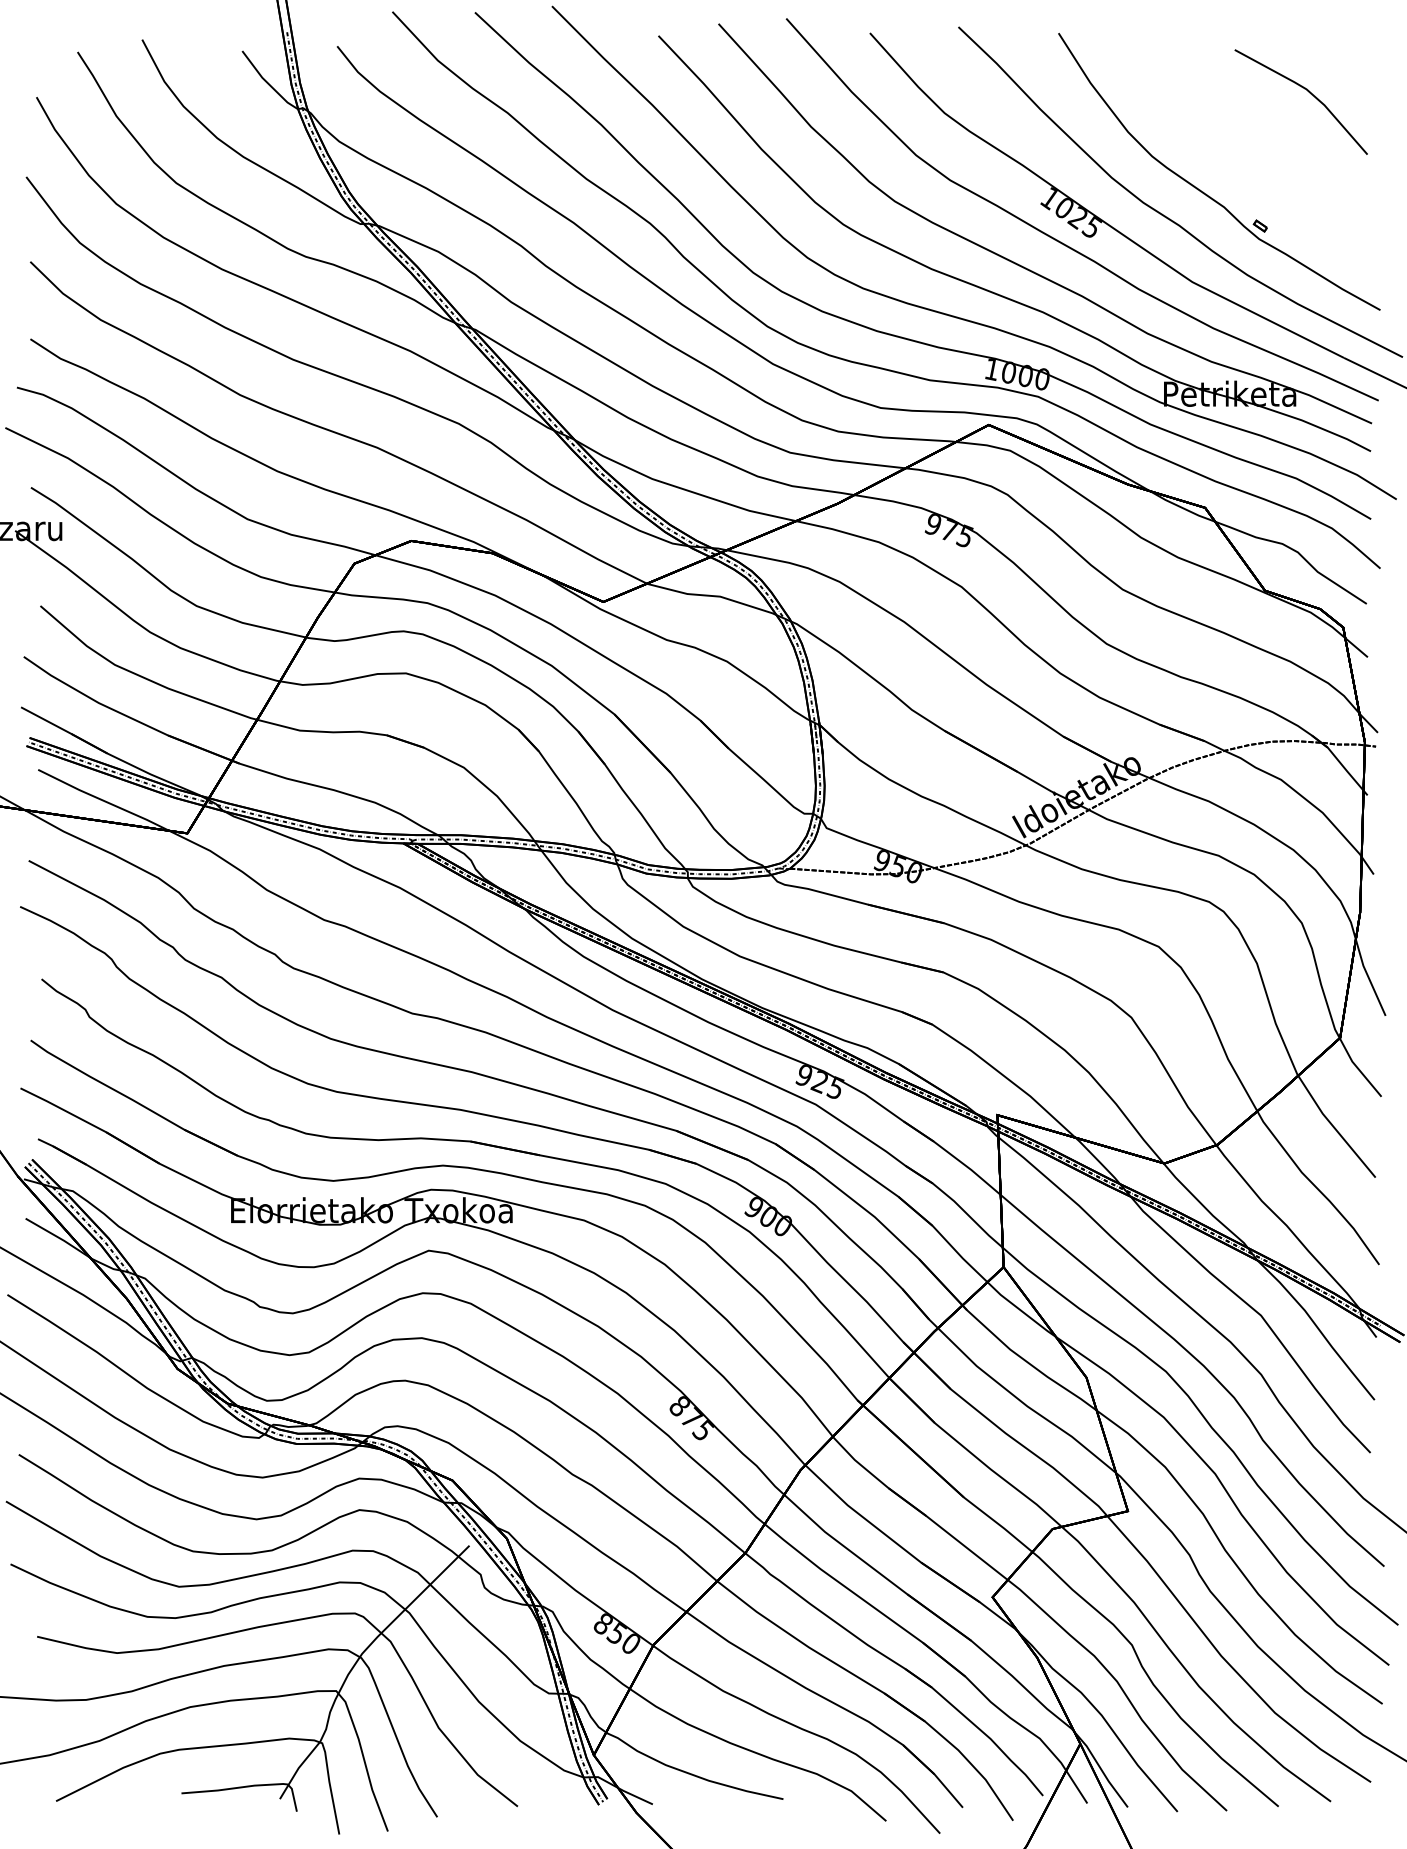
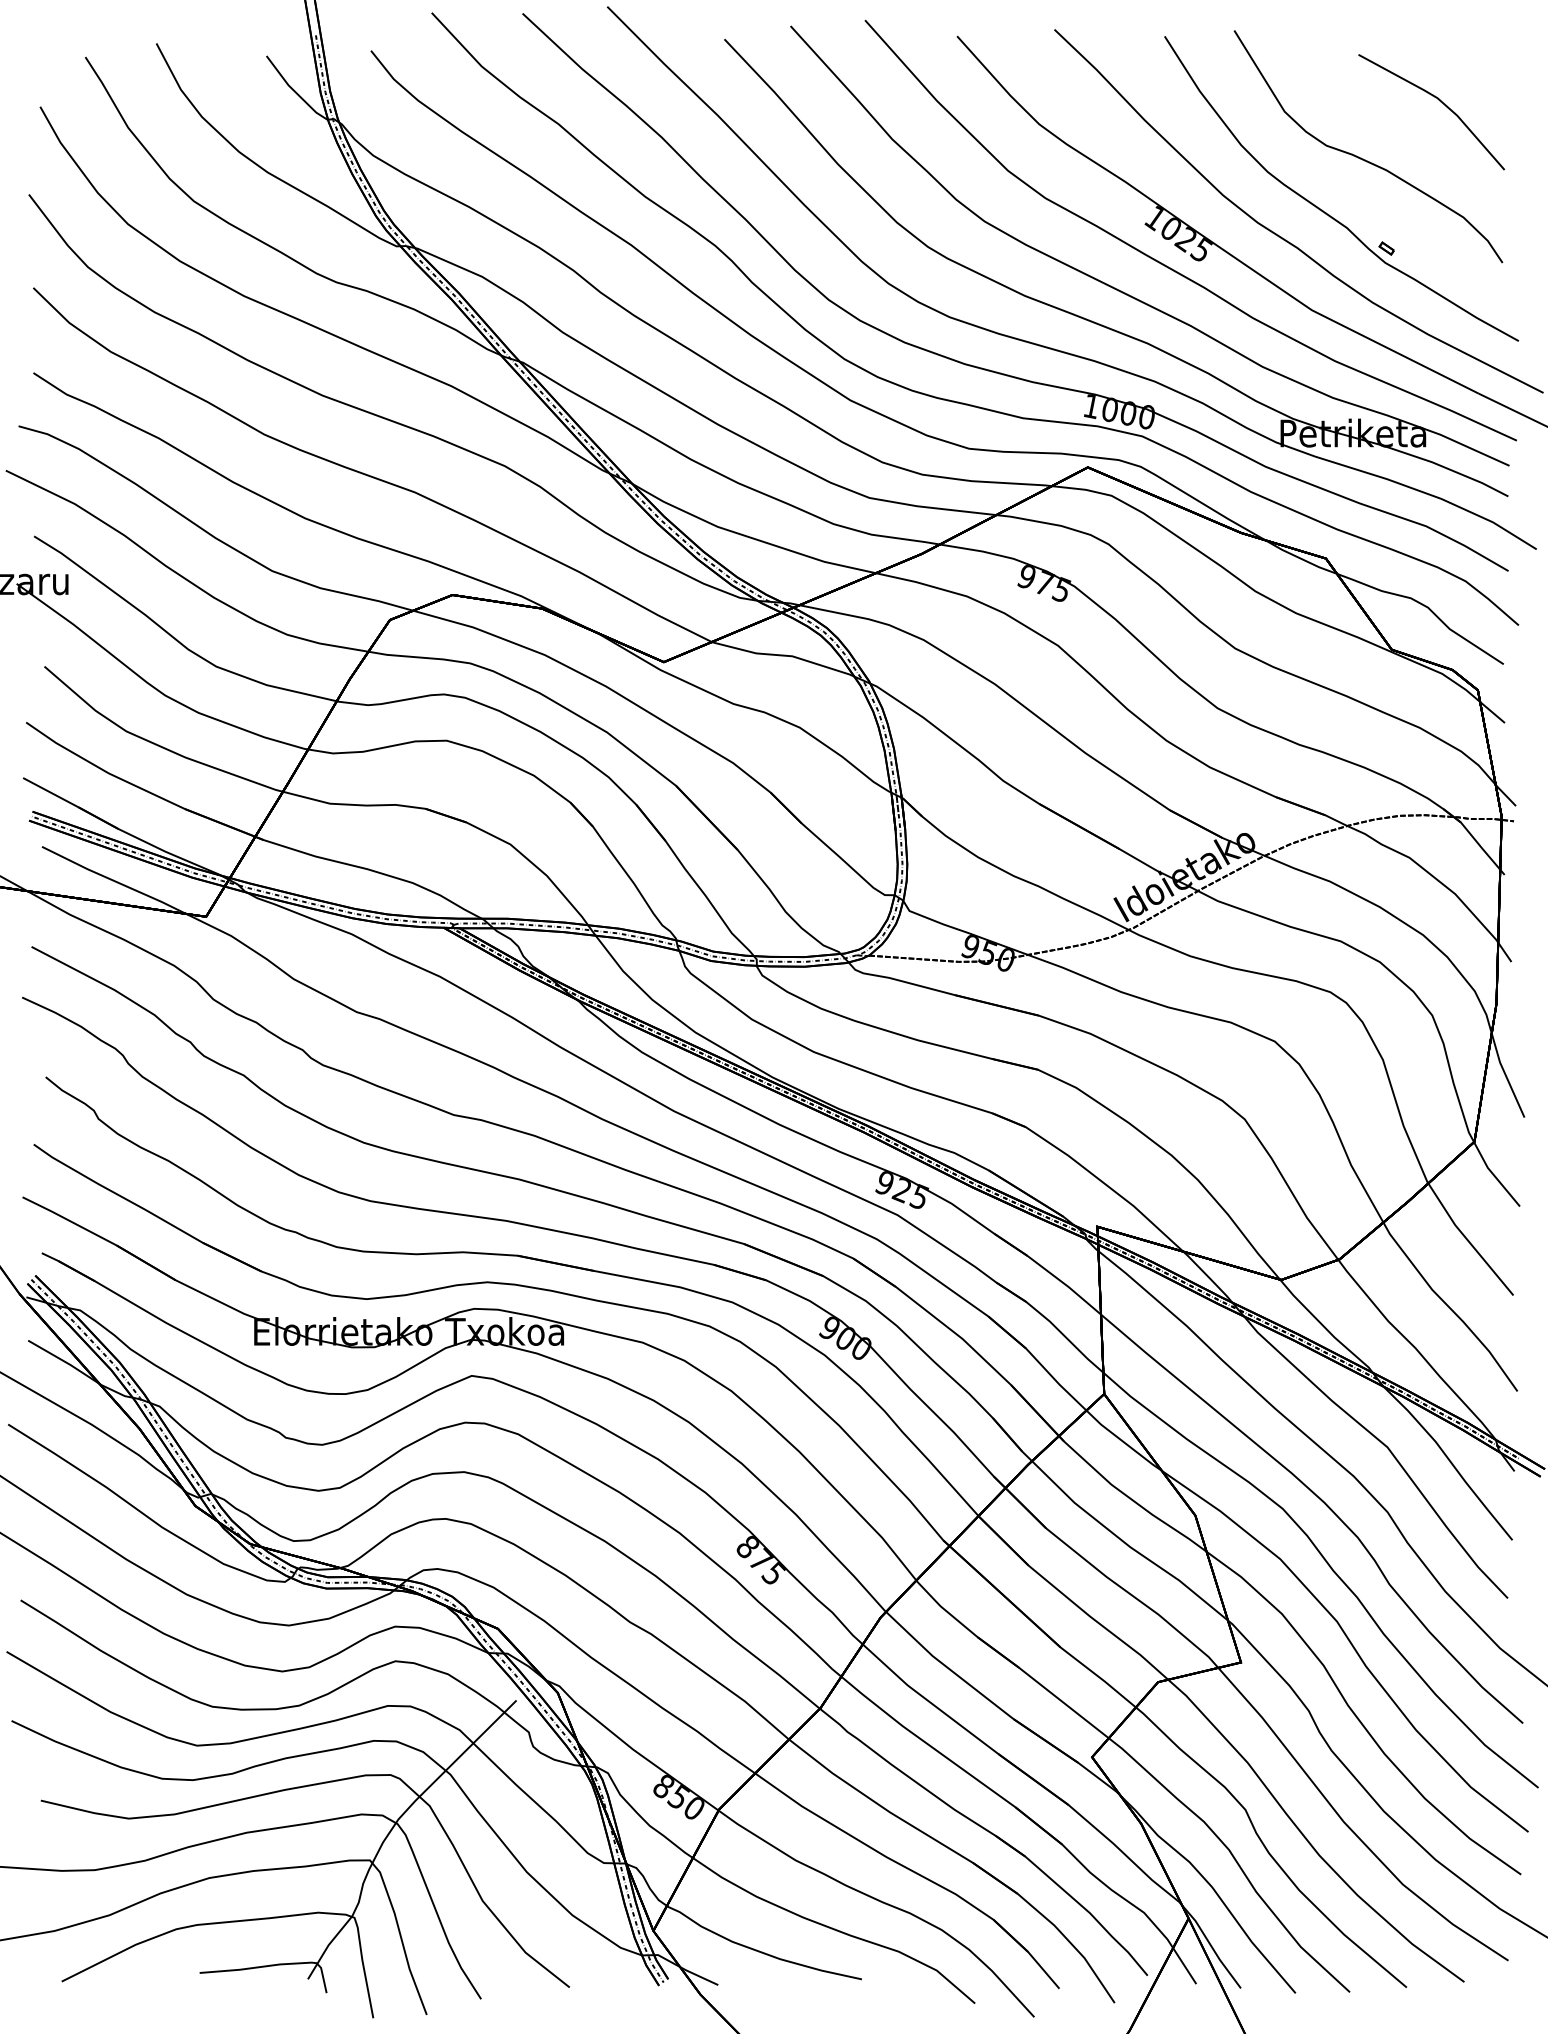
curve: (1239, 144) -> (1363, 158), added

